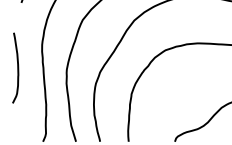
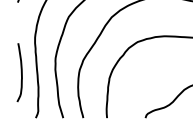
curve: (17, 67) -> (21, 72), moved

